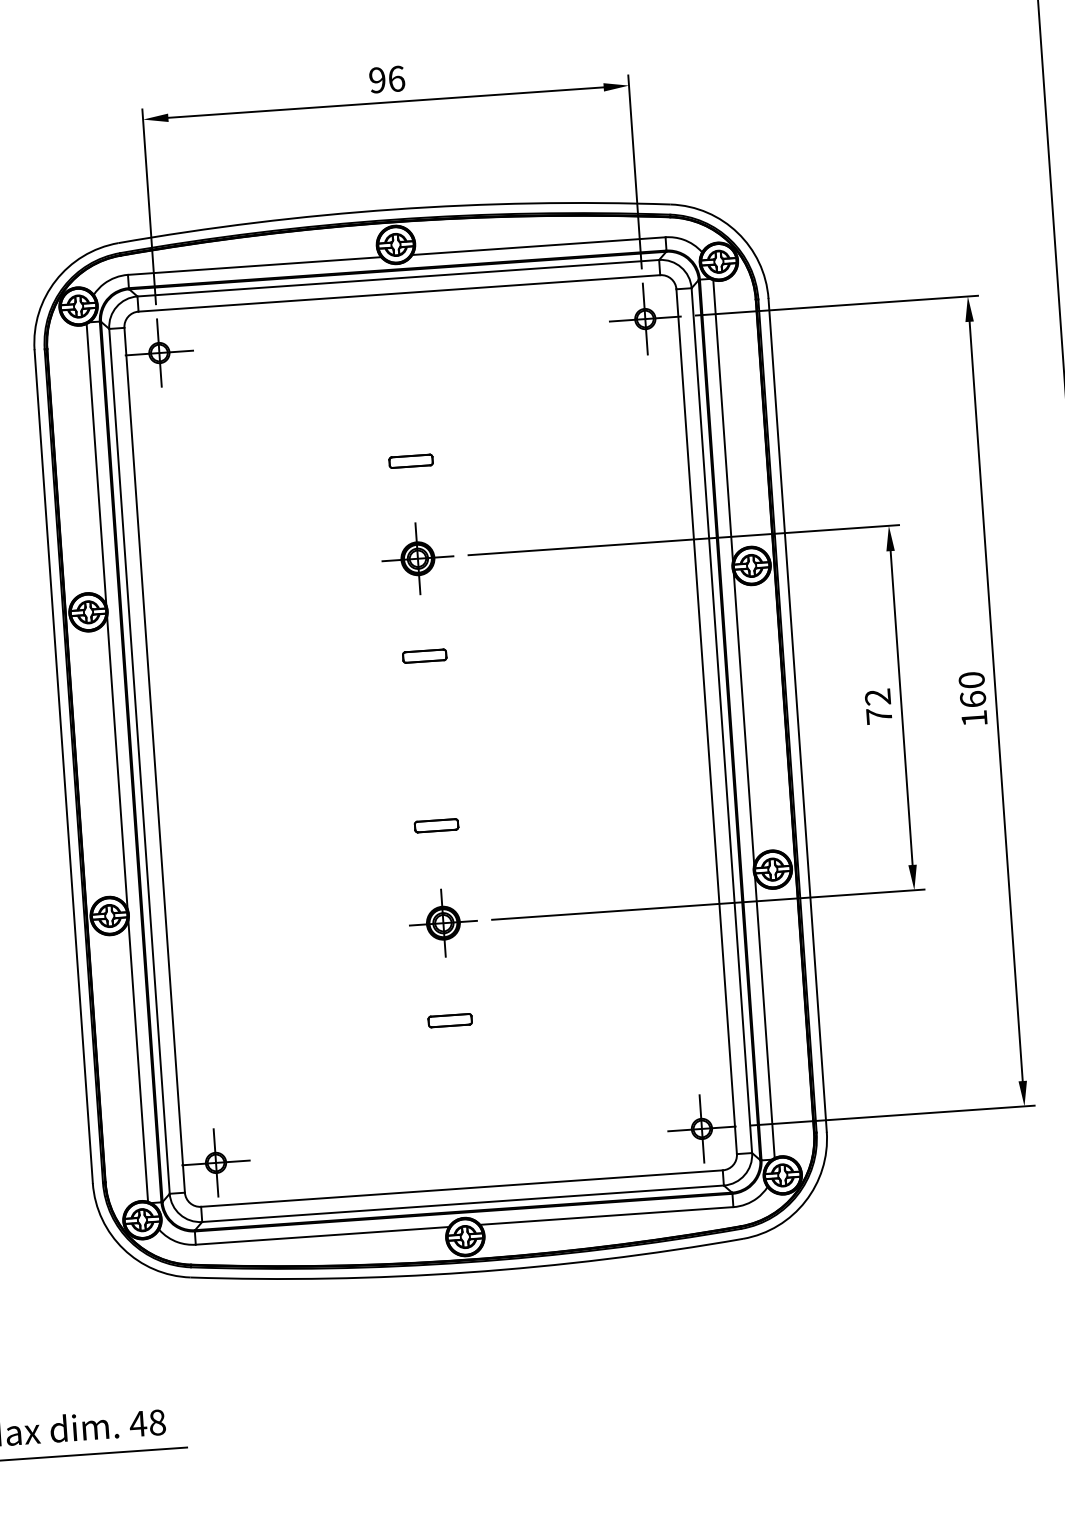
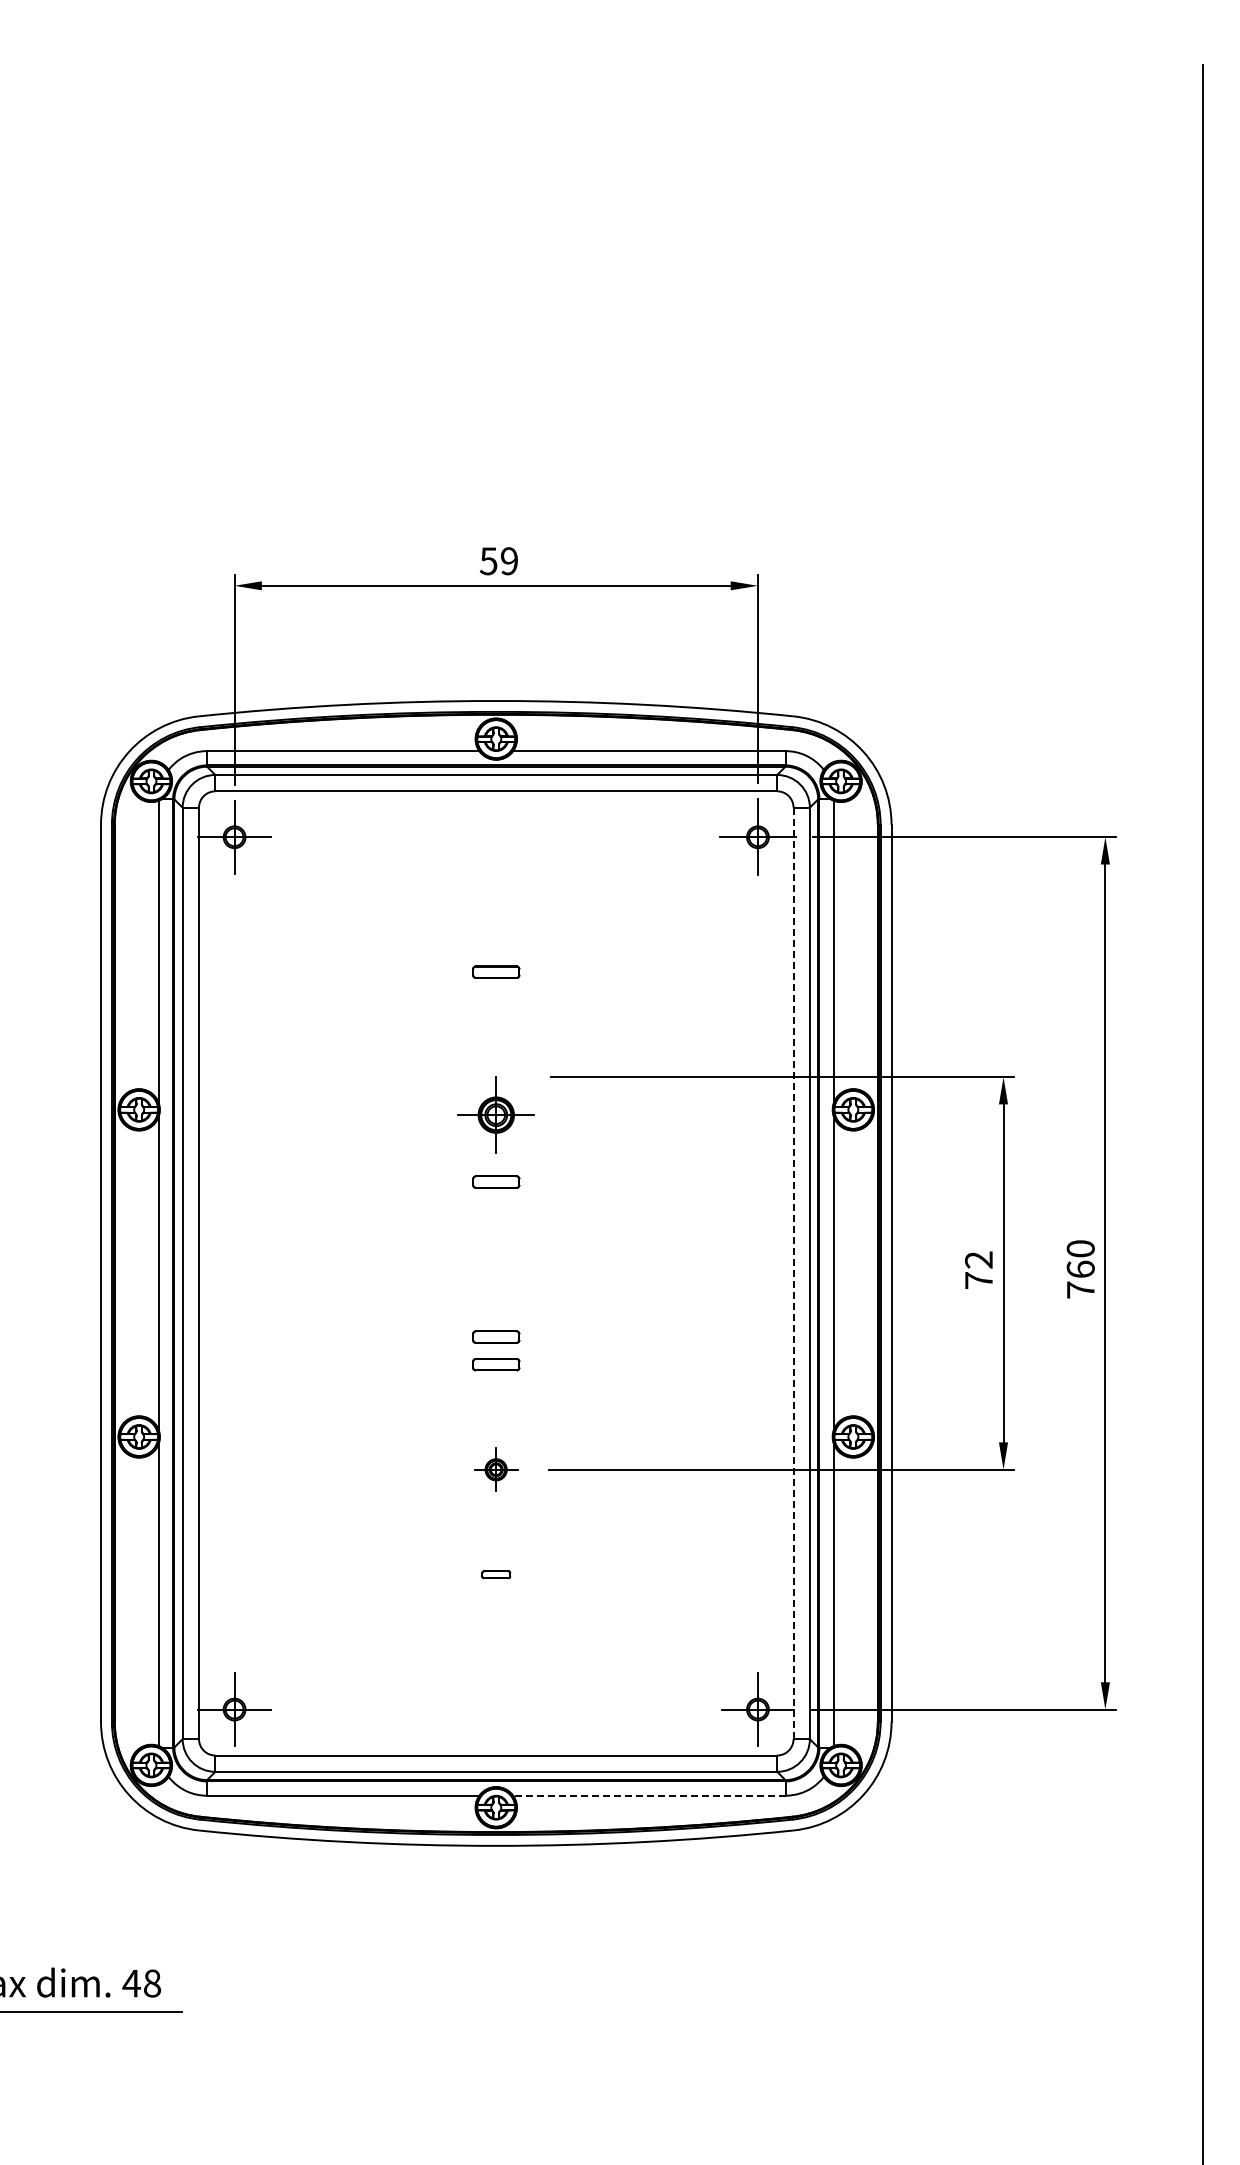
text: (386, 79) -> (498, 561), 96 -> 59
part: (417, 558) -> (495, 1114), moved
text: (974, 717) -> (1080, 1289), 160 -> 760
line: (706, 721) -> (793, 1273), solid -> dashed
part: (434, 799) -> (496, 1336), added
part: (442, 923) -> (495, 1469), size x0.6
part: (450, 1020) -> (496, 1574), size x0.6
line: (605, 1215) -> (648, 1795), solid -> dashed

